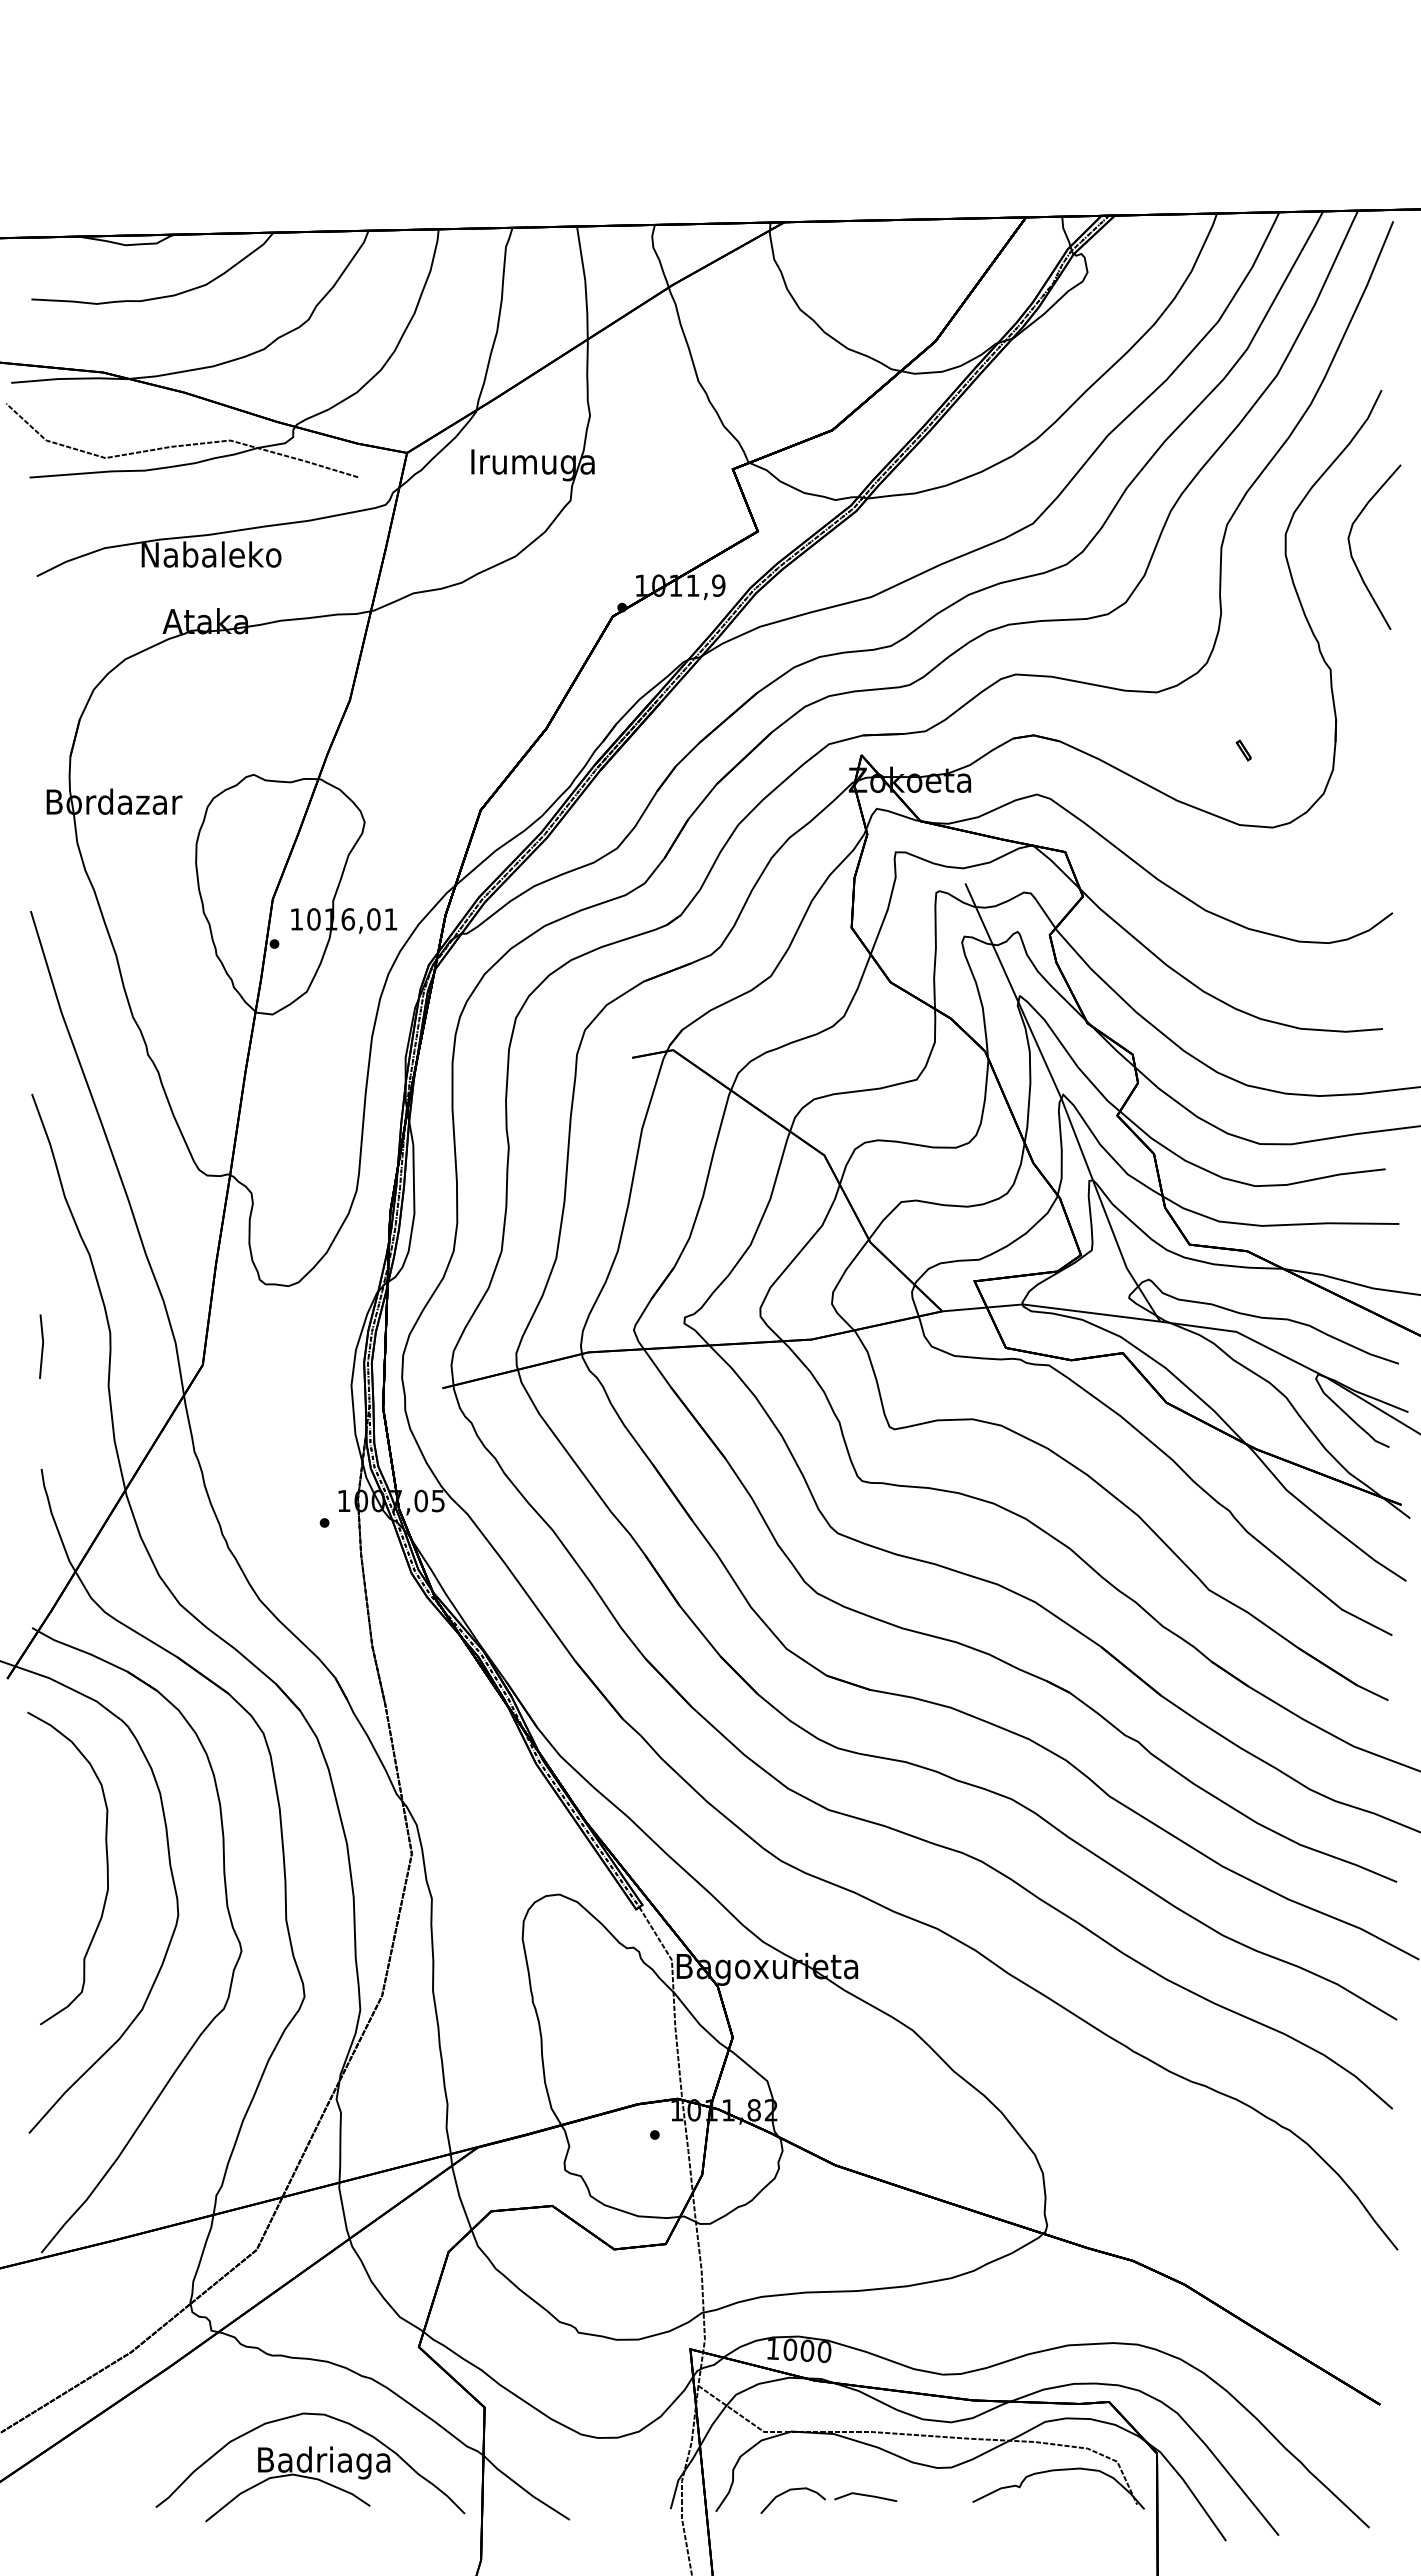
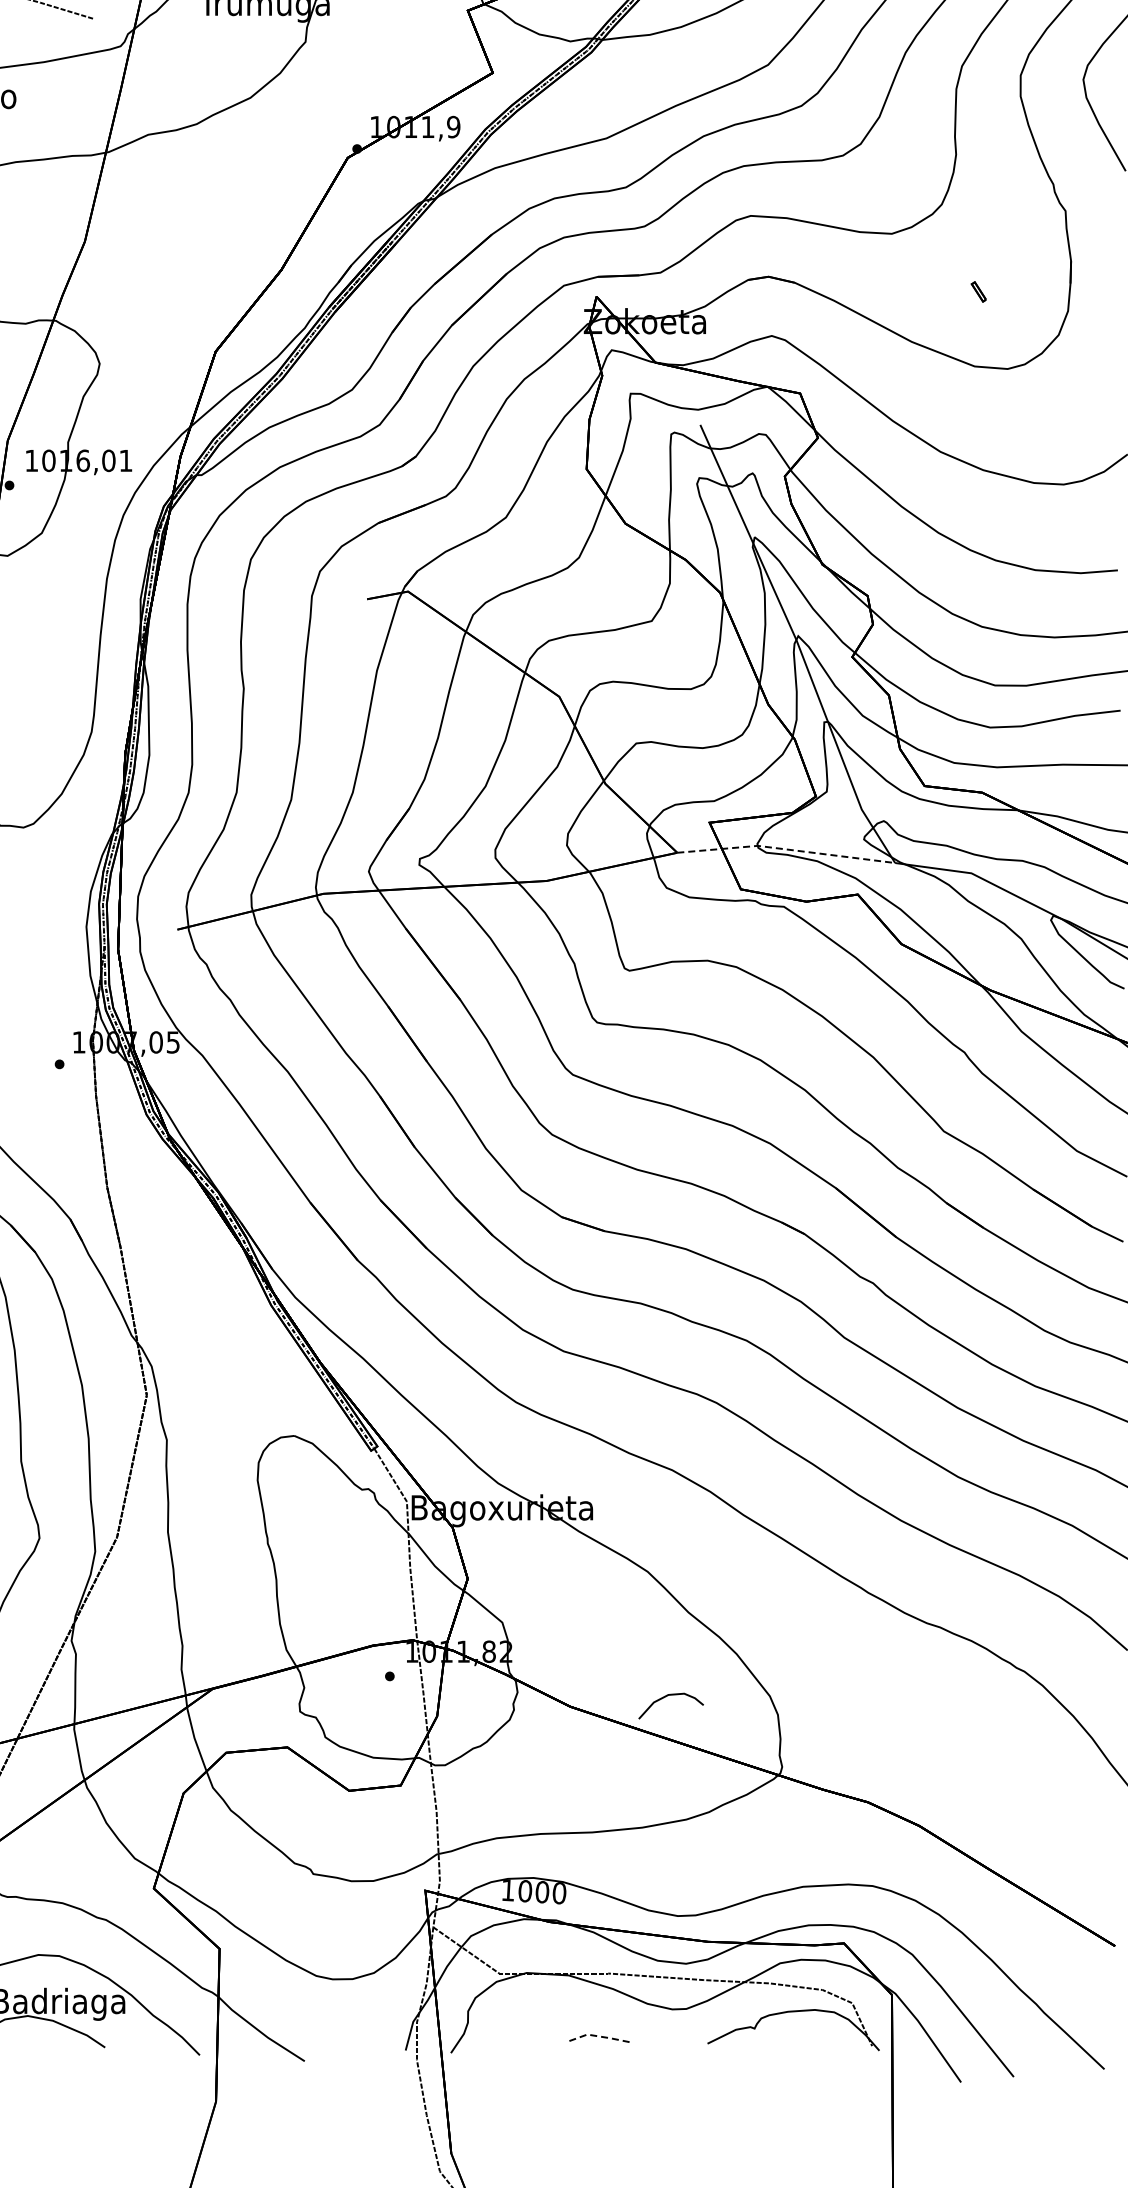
line: (1051, 1308) -> (786, 849), solid -> dashed
curve: (787, 2492) -> (665, 1697), moved
line: (865, 2495) -> (600, 2036), solid -> dashed

